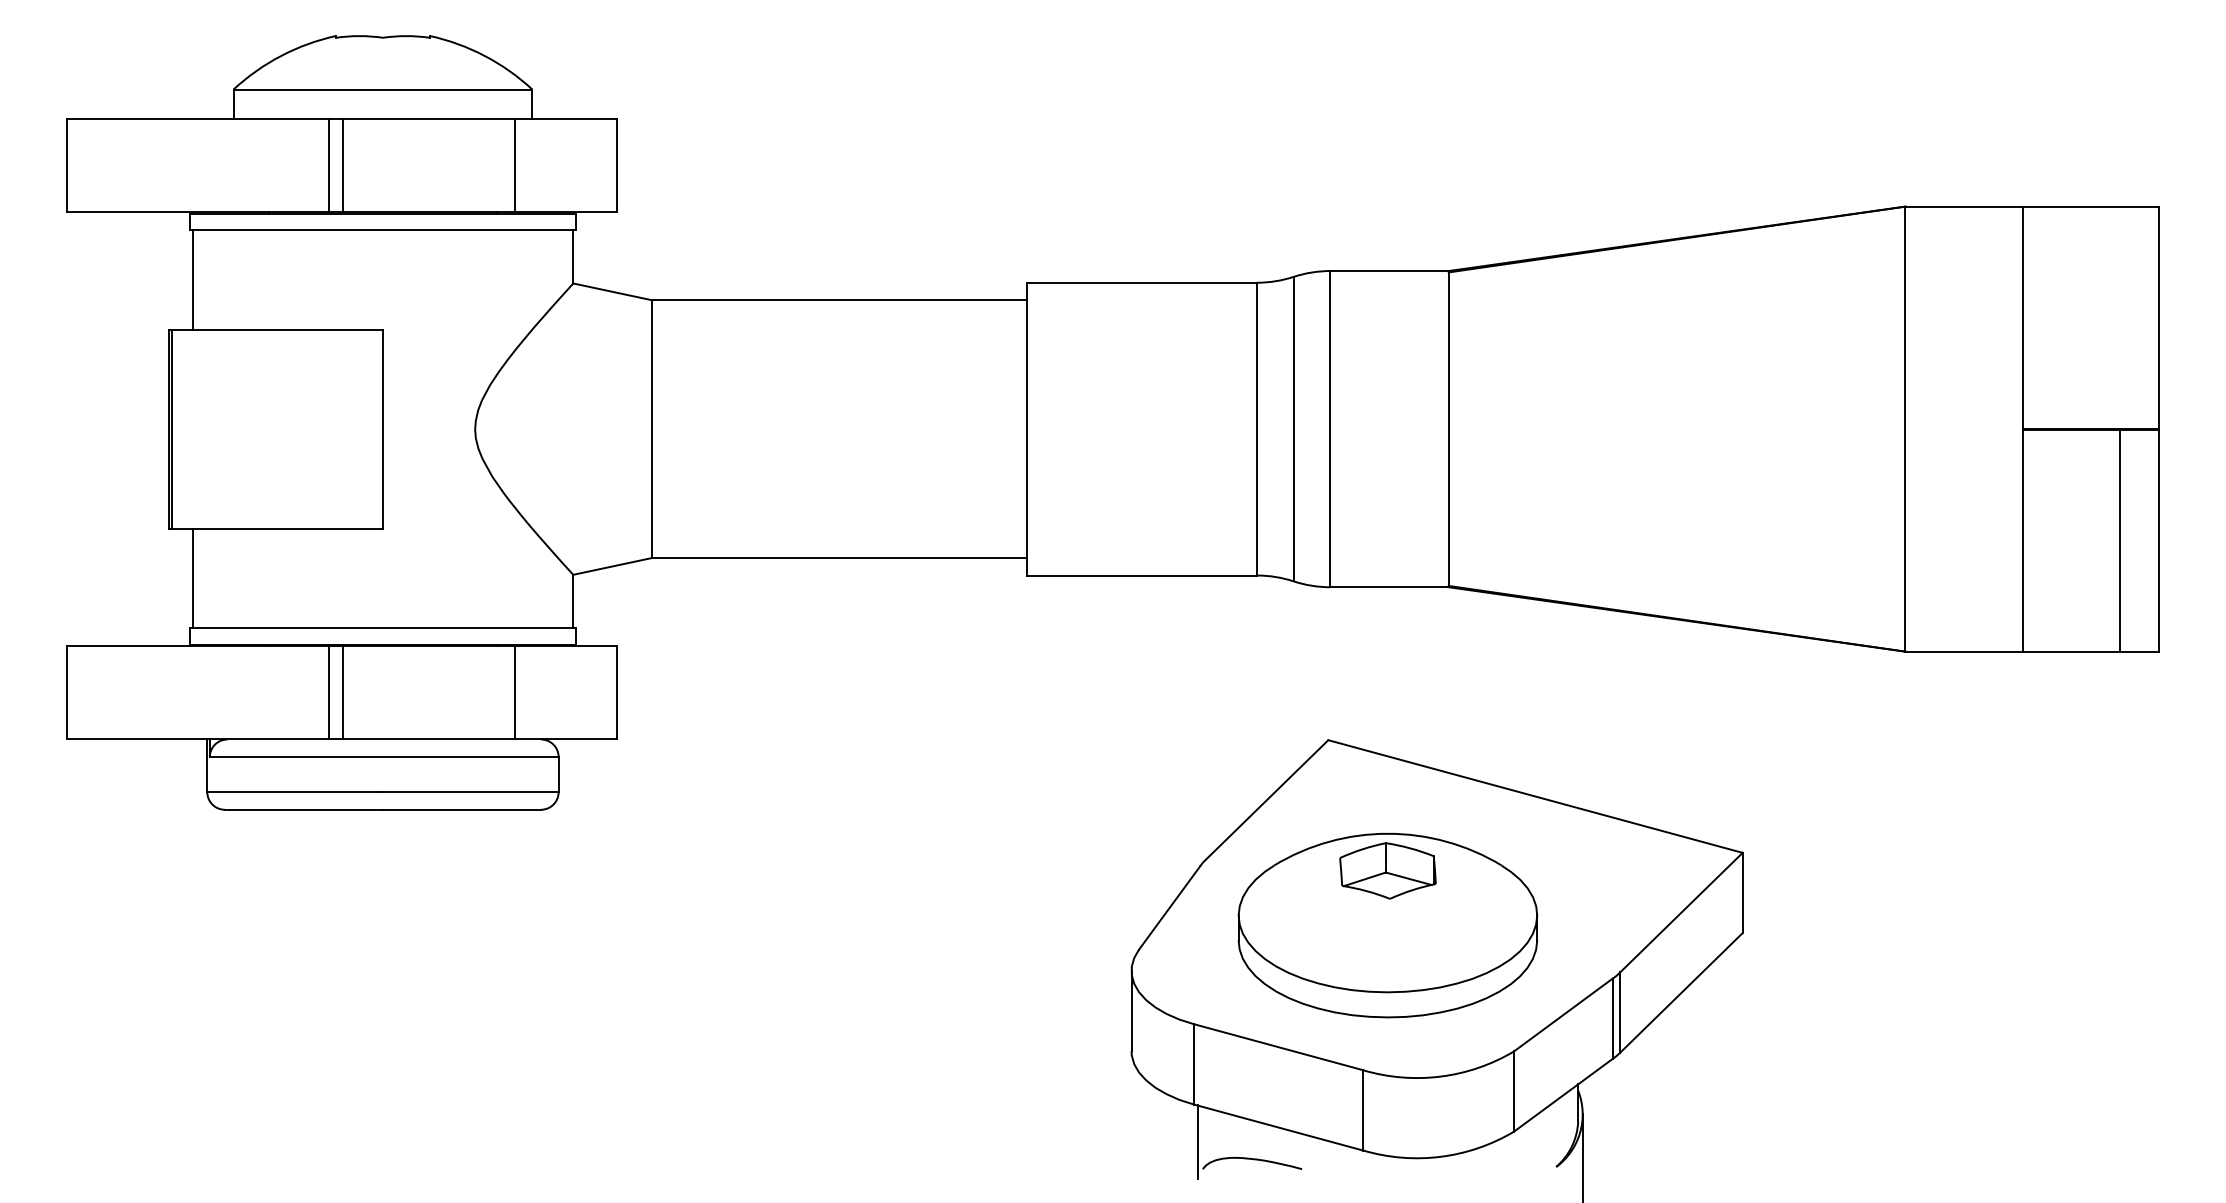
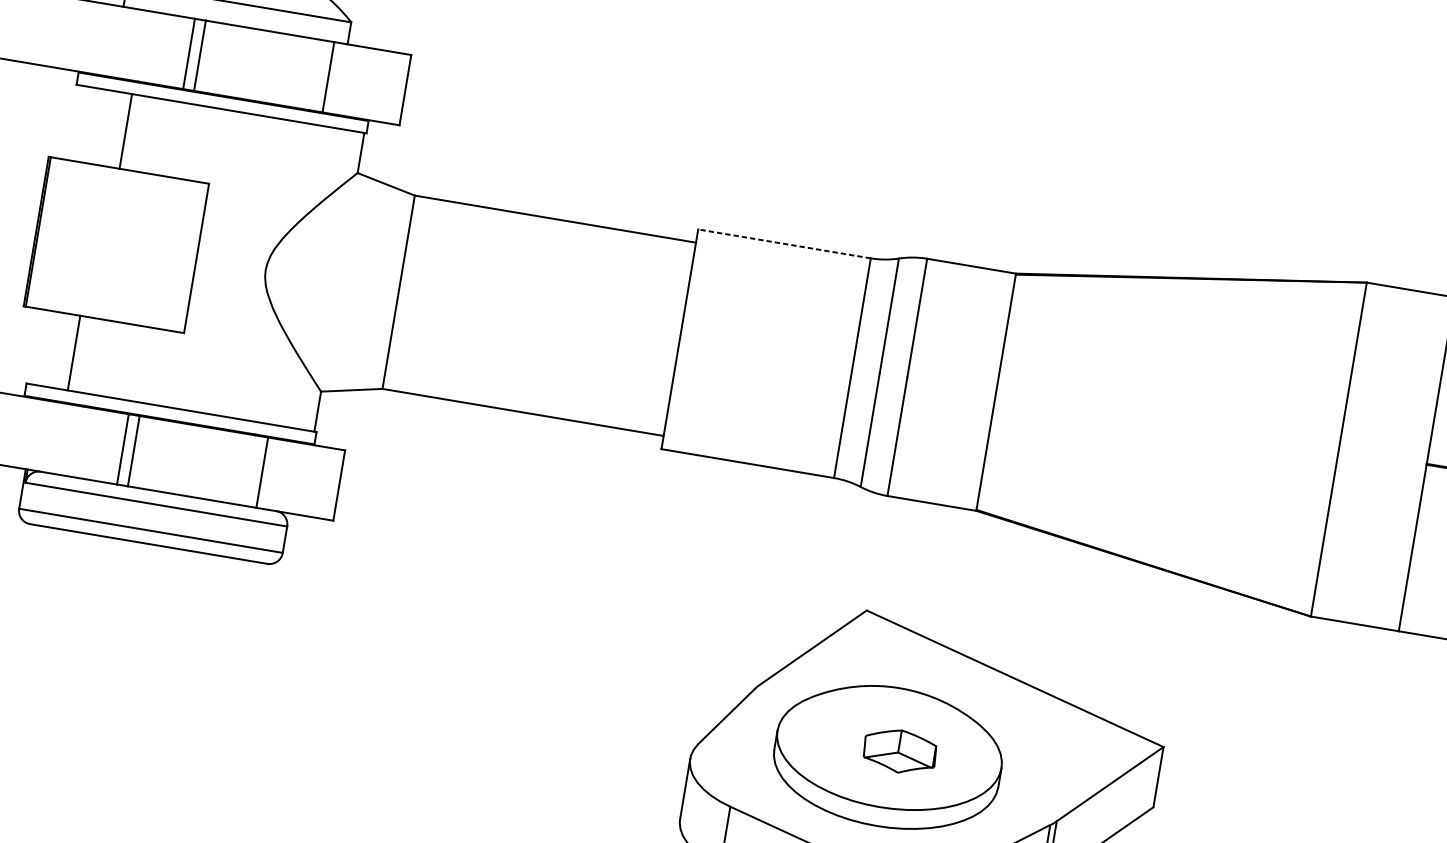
line: (192, 279) -> (125, 131), moved
line: (1141, 282) -> (784, 243), solid -> dashed
line: (192, 578) -> (73, 353), moved
part: (1387, 870) -> (899, 751), moved

